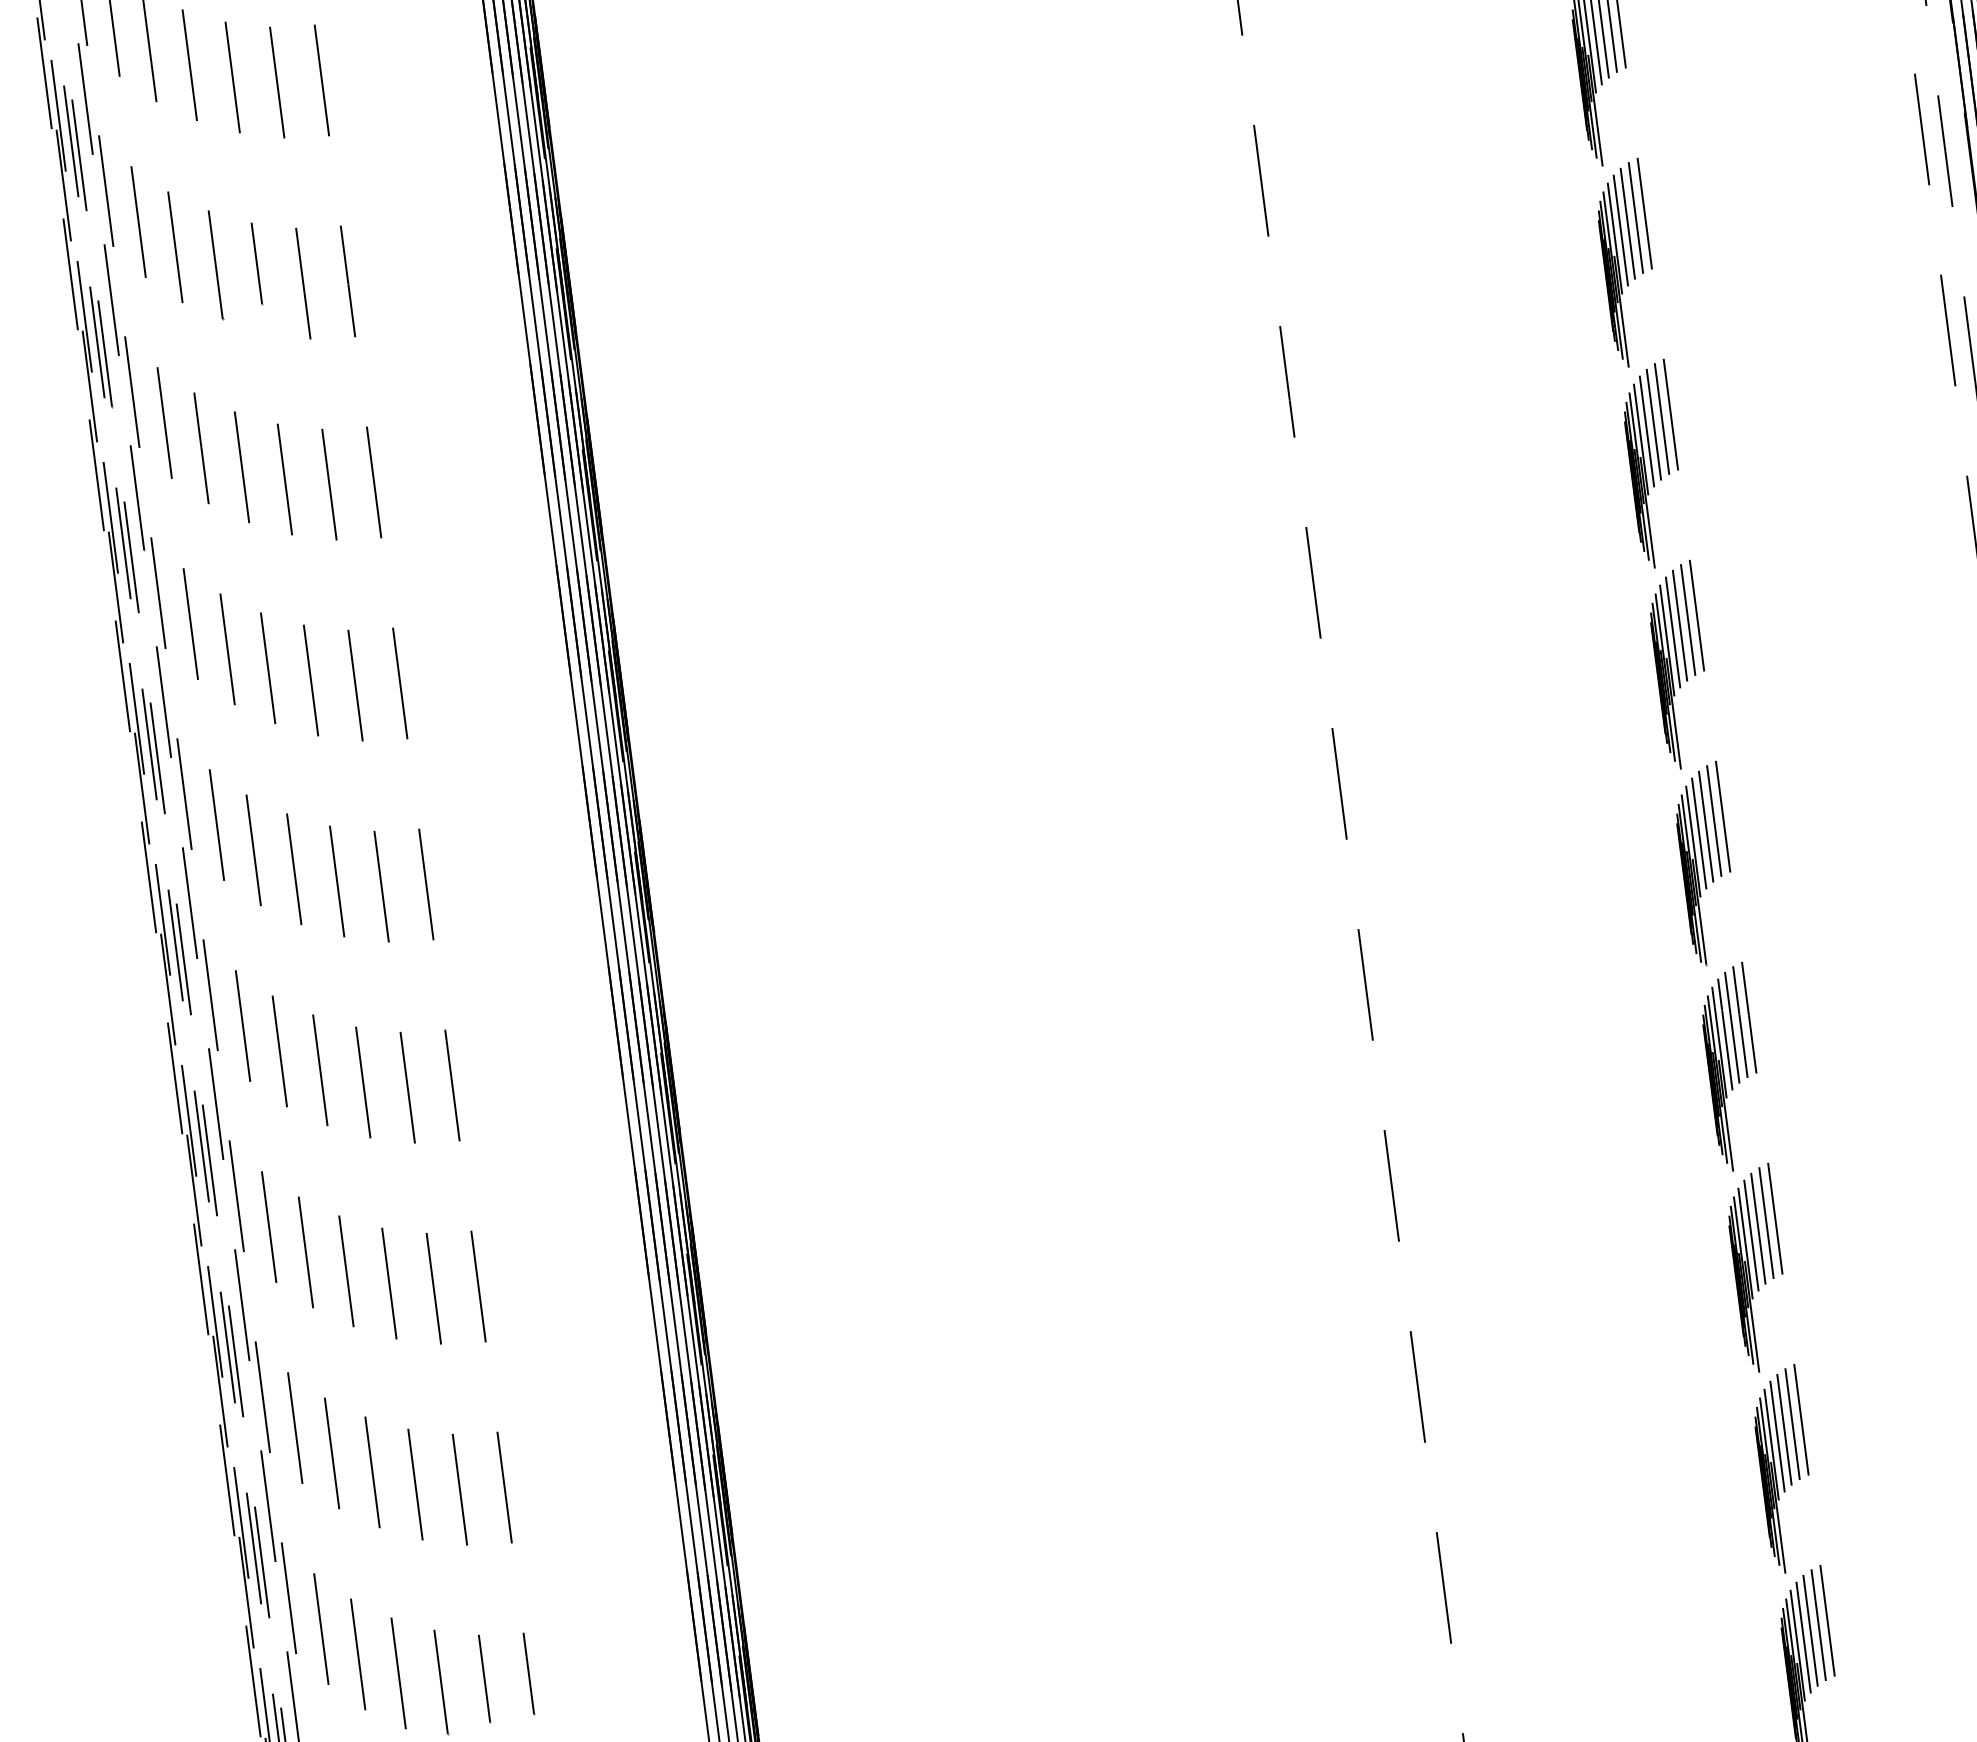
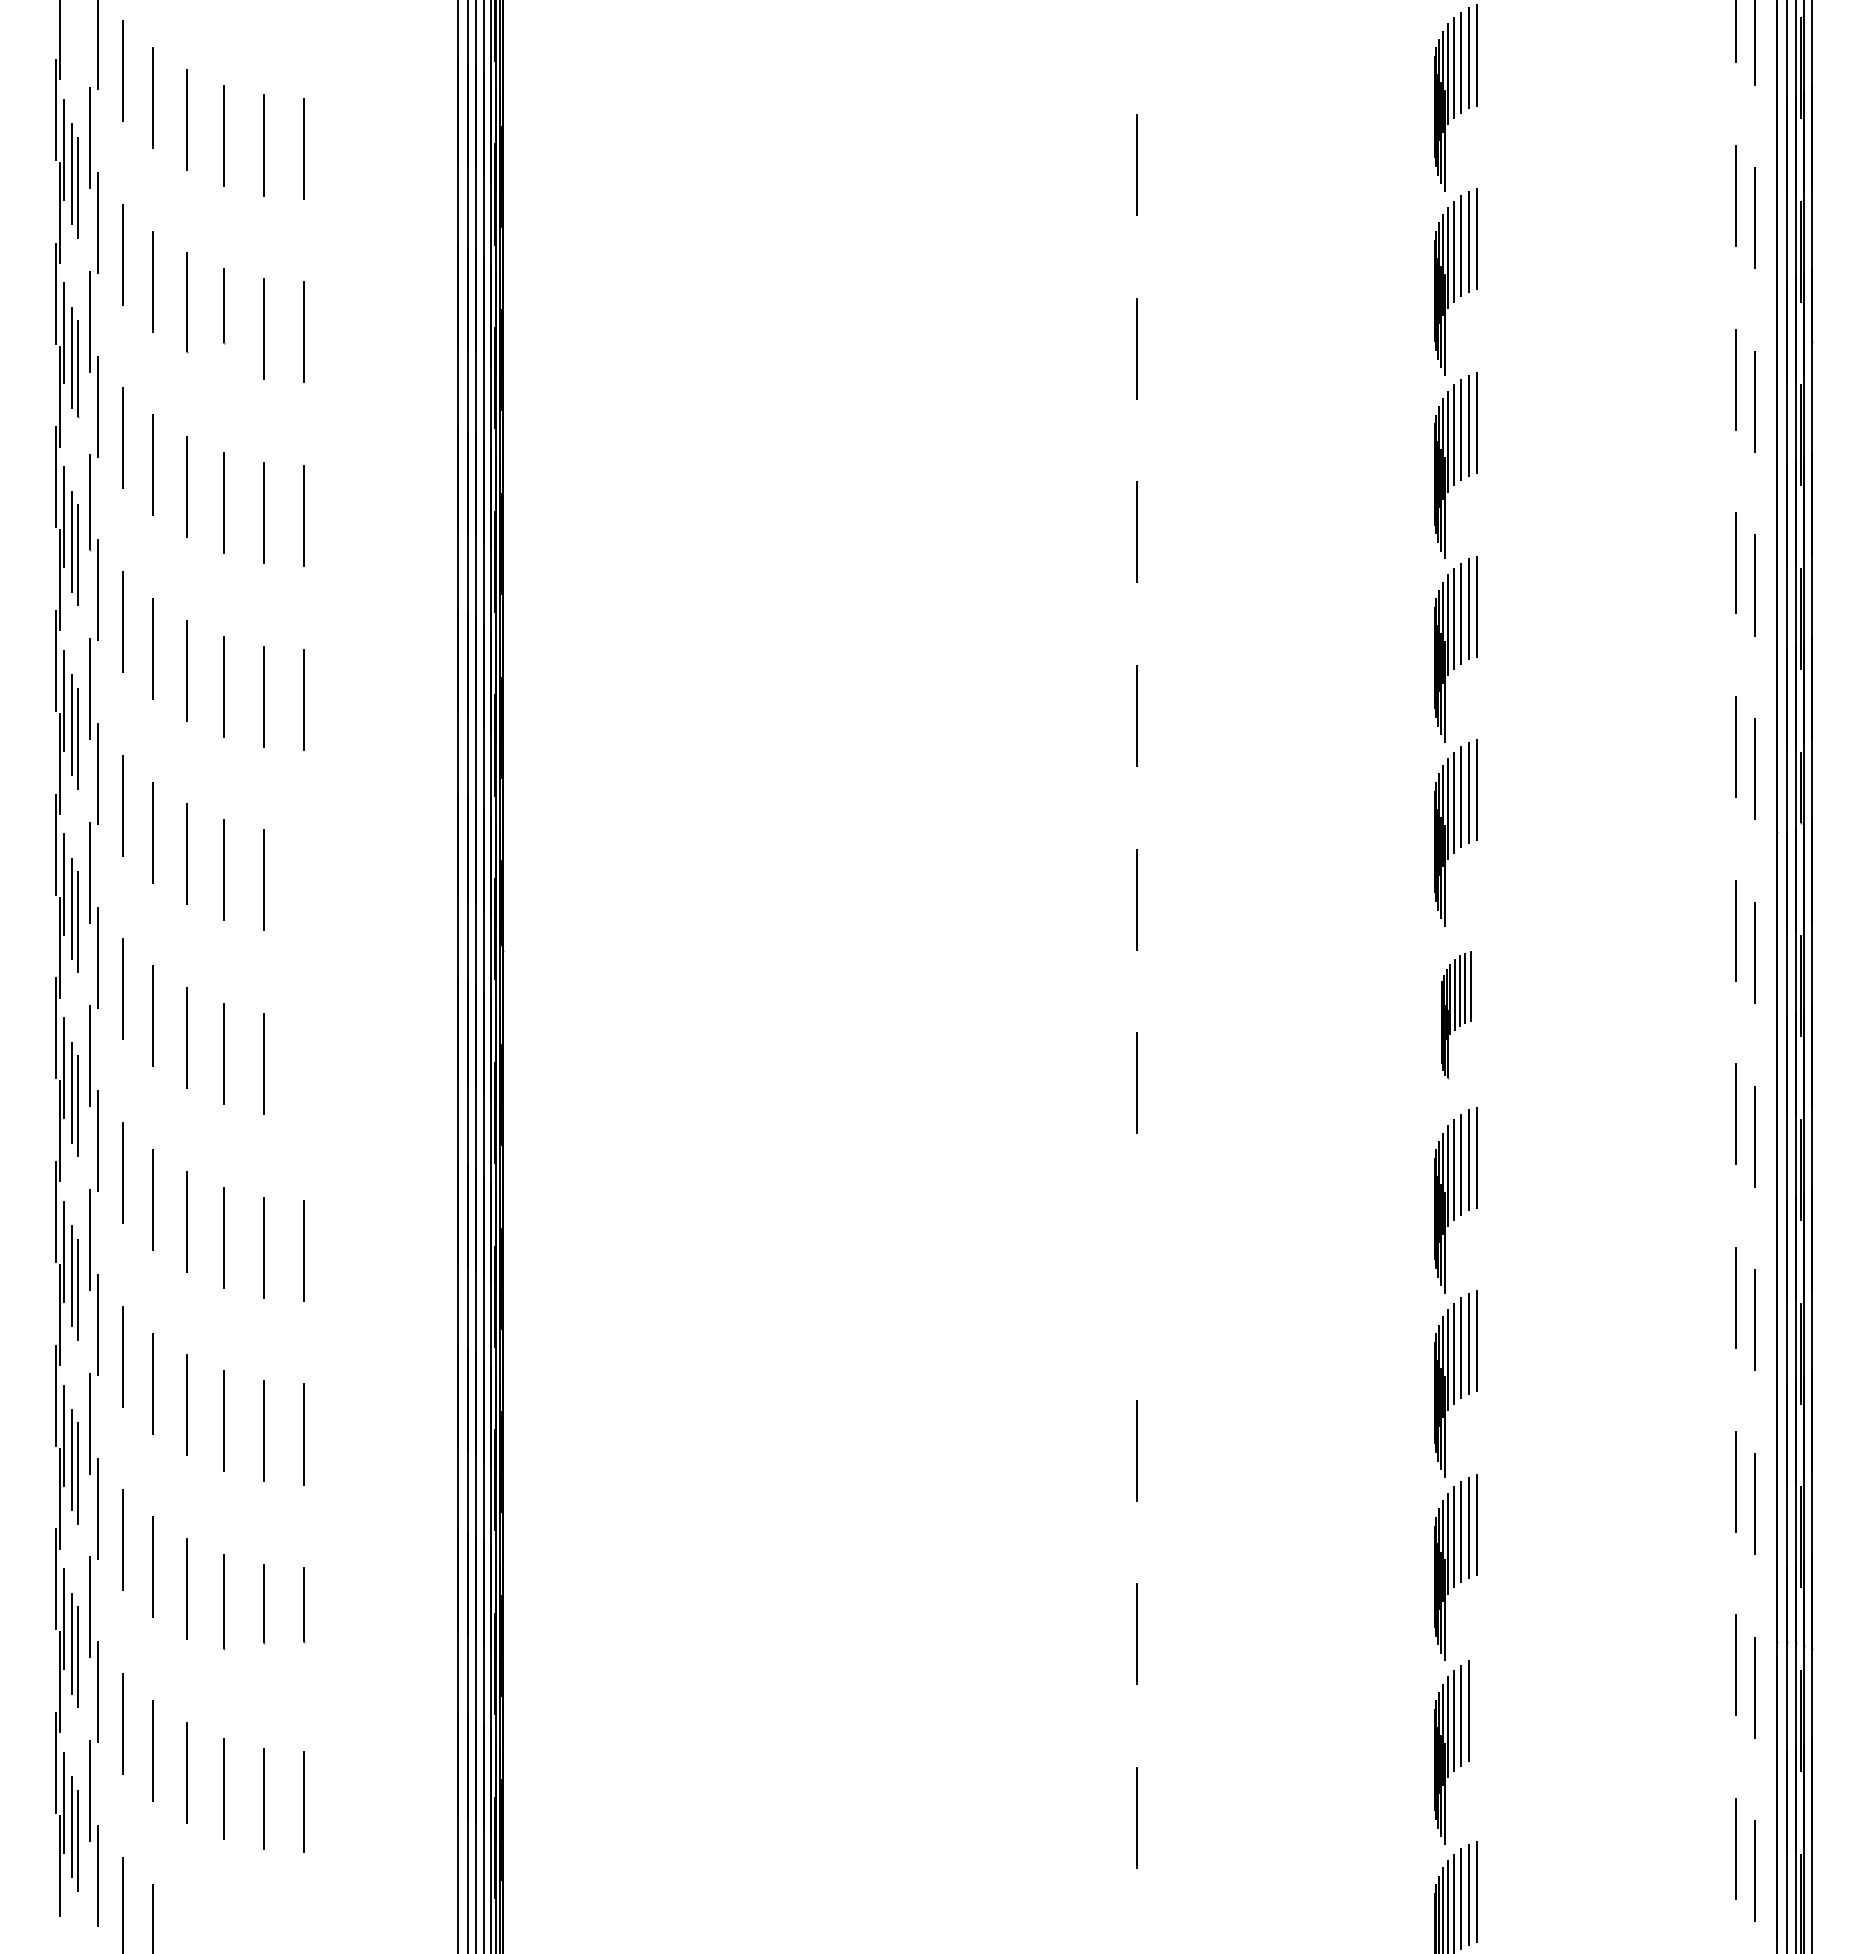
part: (1704, 864) -> (1455, 1014), size x0.7
line: (426, 884) -> (304, 883), removed
line: (452, 1085) -> (304, 1067), removed
line: (1391, 1185) -> (1136, 1266), removed
line: (1827, 1620) -> (1477, 1708), removed

